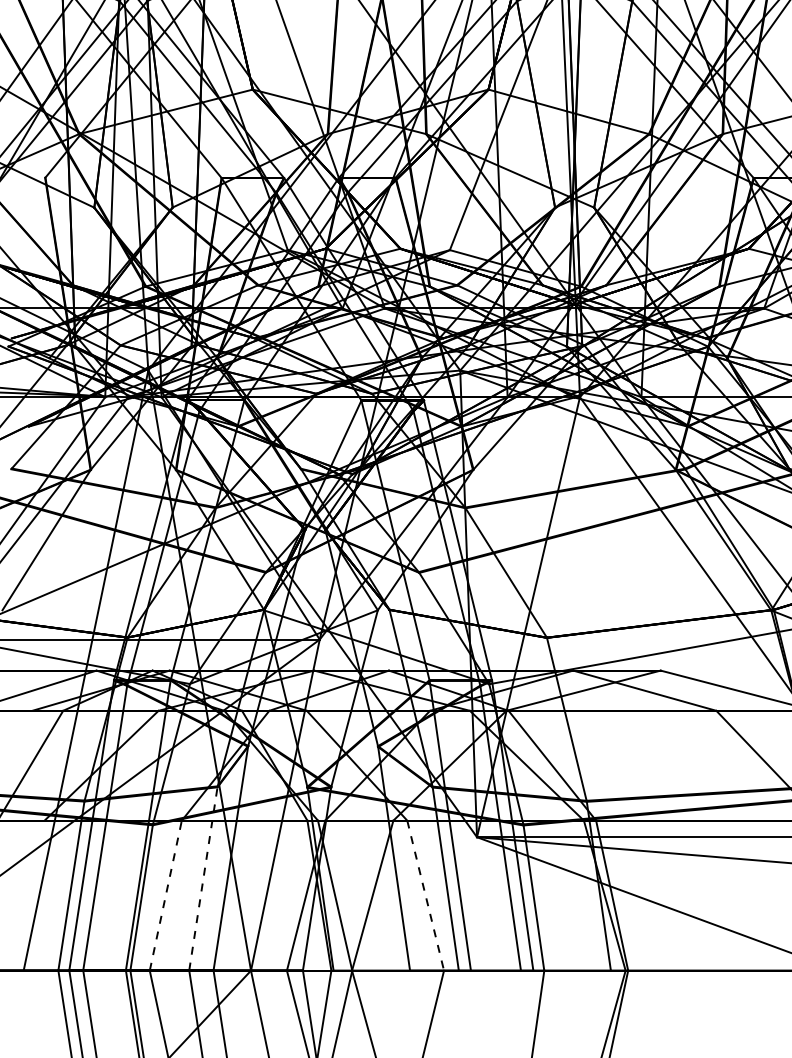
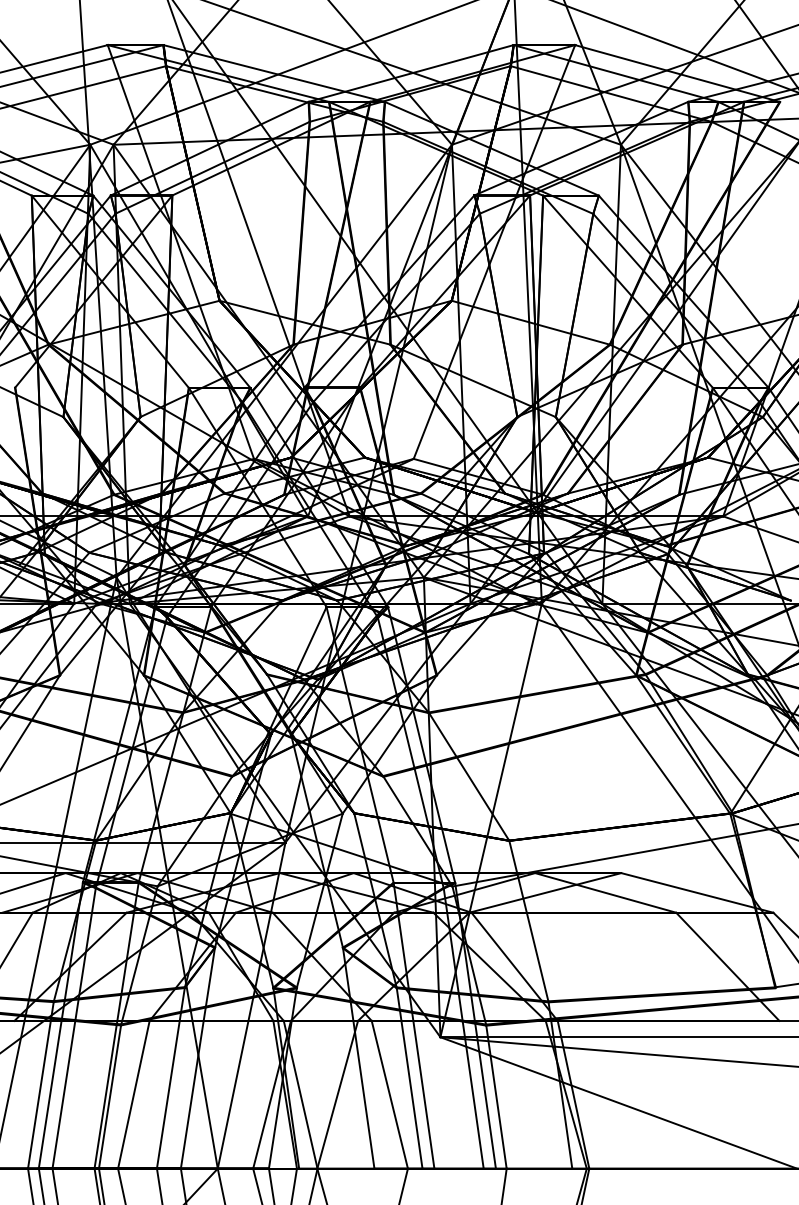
line: (203, 878) -> (170, 1077), dashed -> solid
line: (165, 895) -> (133, 1094), dashed -> solid
line: (425, 896) -> (389, 1095), dashed -> solid

